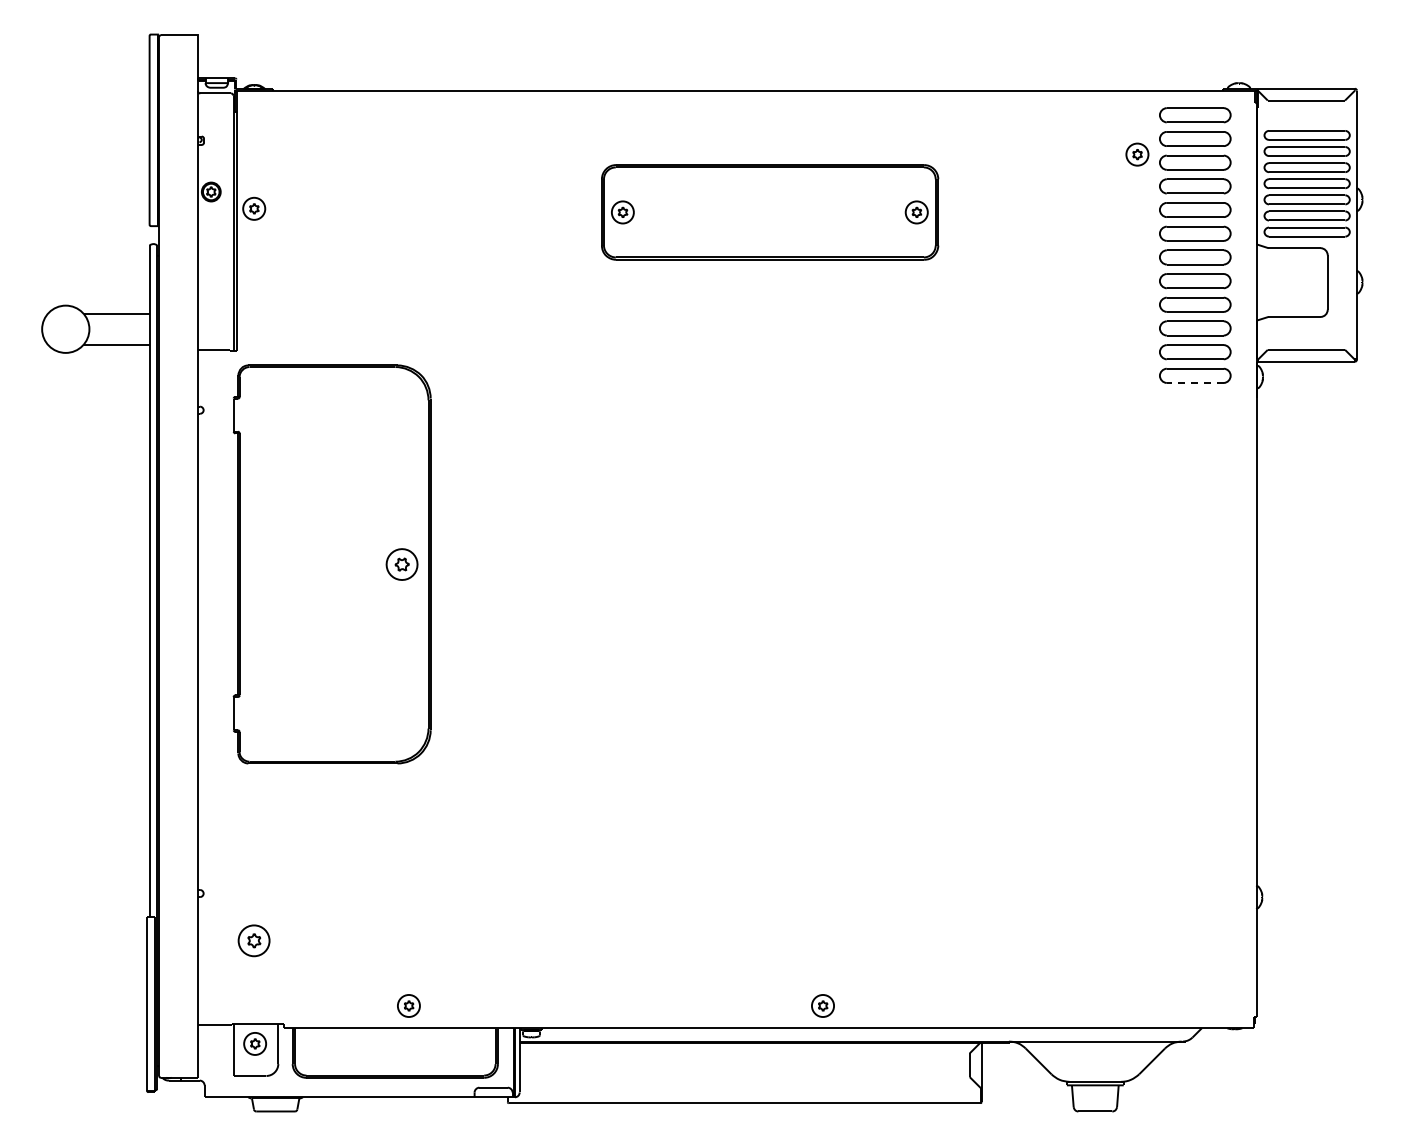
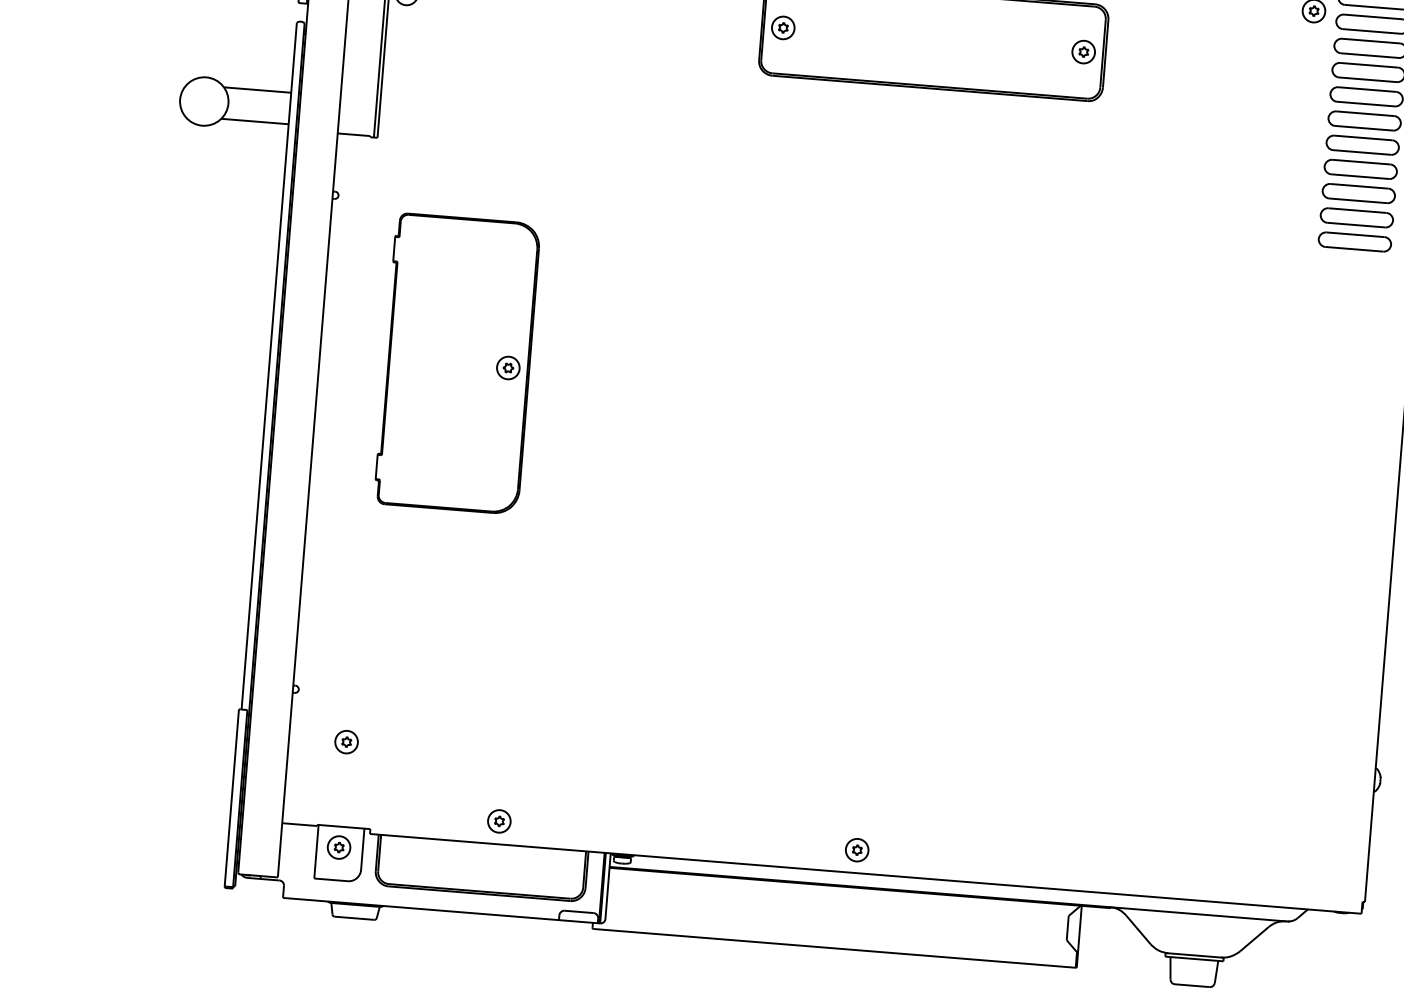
line: (1194, 382) -> (1353, 248), dashed -> solid
part: (332, 564) -> (457, 363), size x0.71
part: (254, 940) -> (346, 741), size x0.71
part: (822, 1005) -> (856, 849), moved

